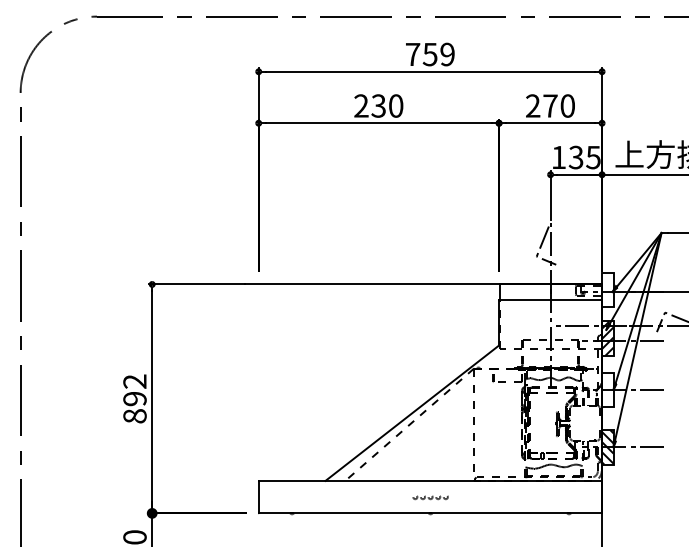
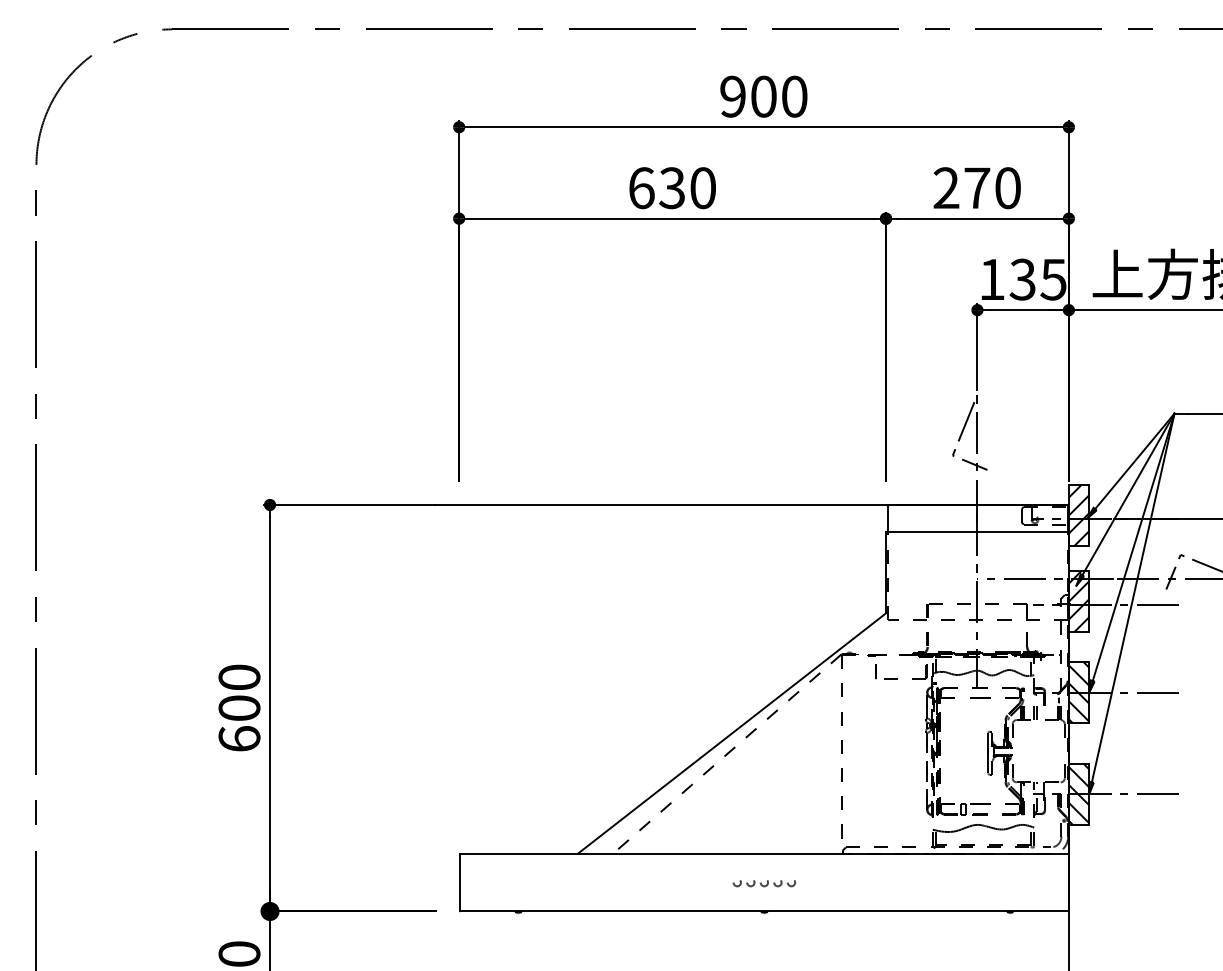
text: (429, 54) -> (762, 96), 759 -> 900
text: (361, 105) -> (641, 187), 230 -> 630
hatch: (607, 290) -> (1078, 515), added
hatch: (607, 389) -> (1078, 691), added
text: (134, 398) -> (238, 707), 892 -> 600

